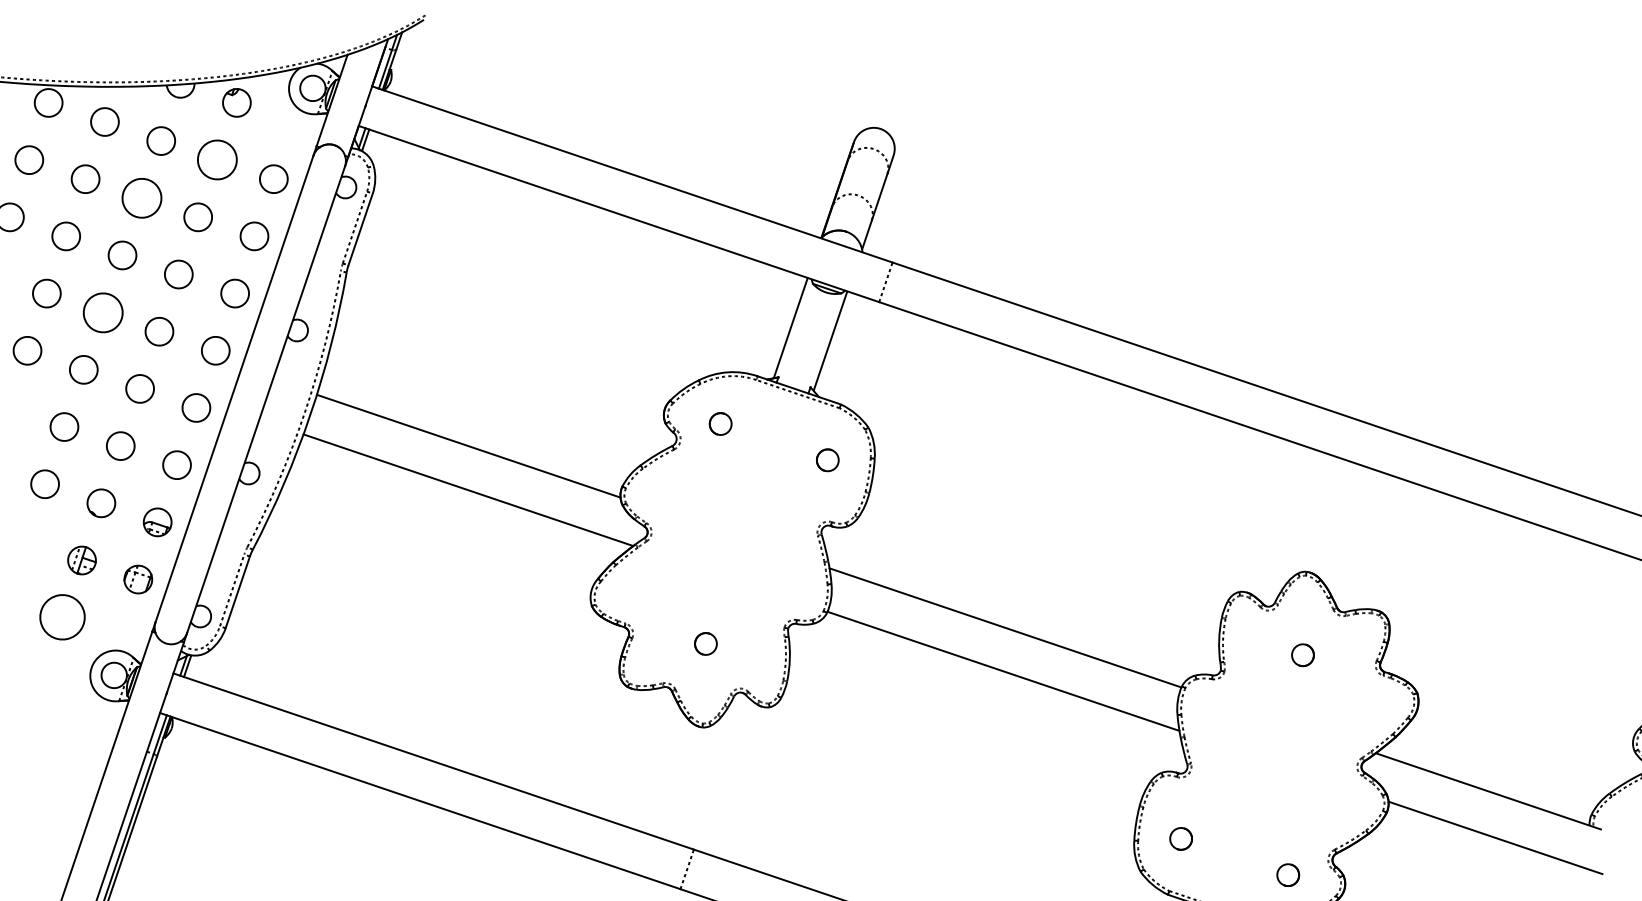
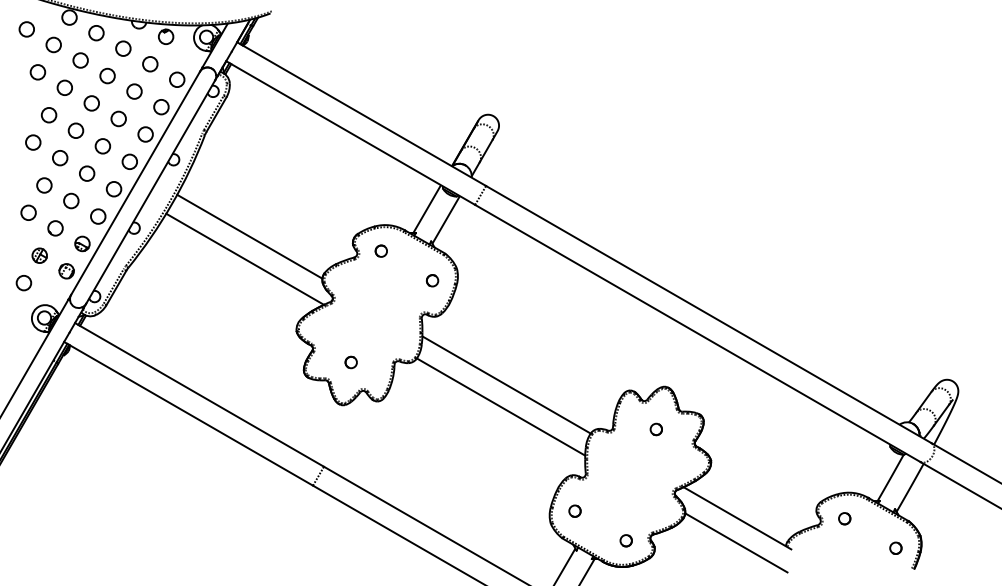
circle: (217, 160) -> (150, 64), size x0.71
circle: (141, 197) -> (107, 75), size x0.71
circle: (102, 312) -> (75, 130), size x0.71
circle: (61, 618) -> (23, 283), size x0.62

